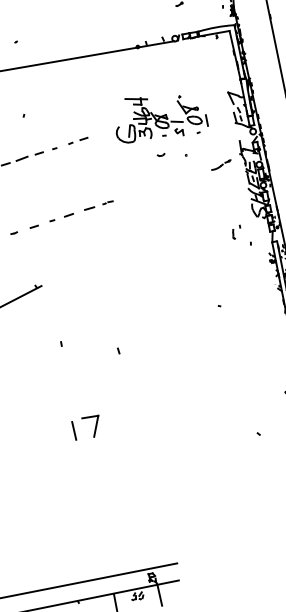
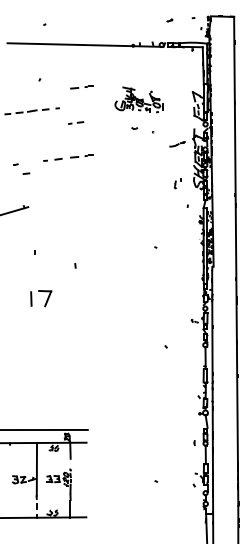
part: (80, 115) -> (81, 87), added
part: (158, 116) -> (138, 99), size x0.7
part: (78, 140) -> (76, 122), moved
line: (34, 226) -> (26, 173), moved
part: (235, 232) -> (177, 183), moved
part: (87, 427) -> (41, 298), moved

